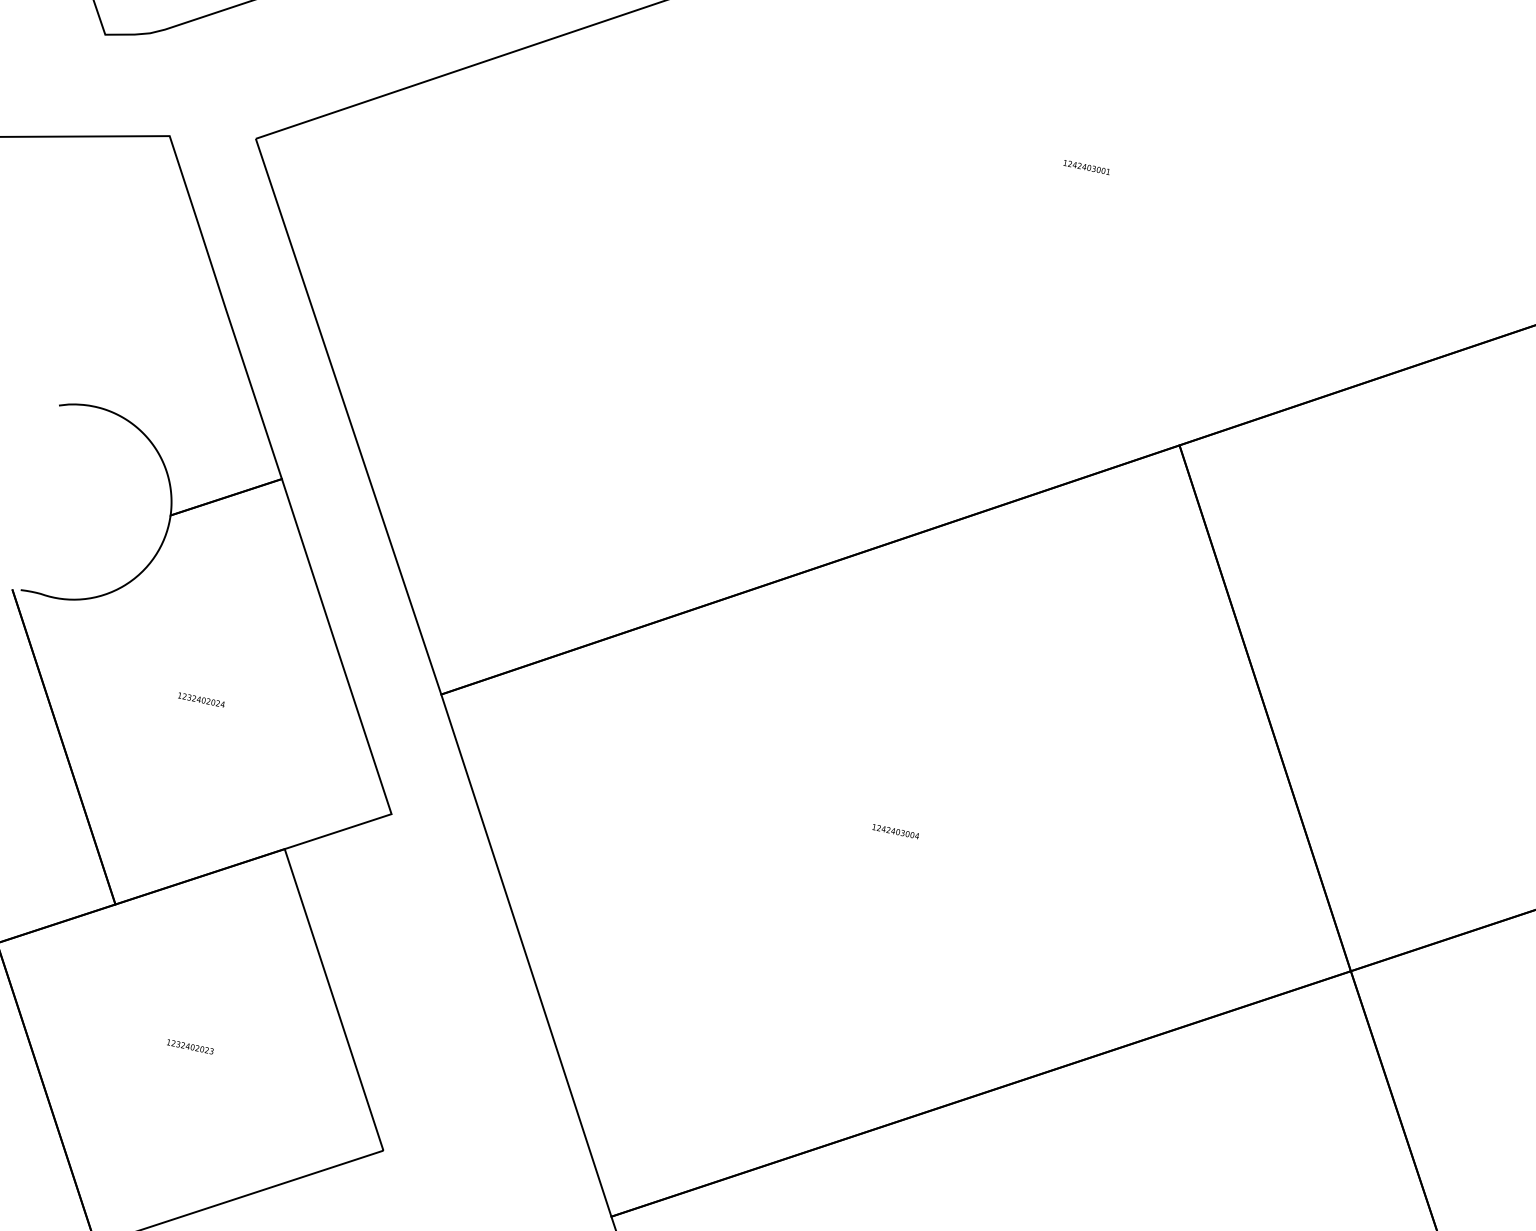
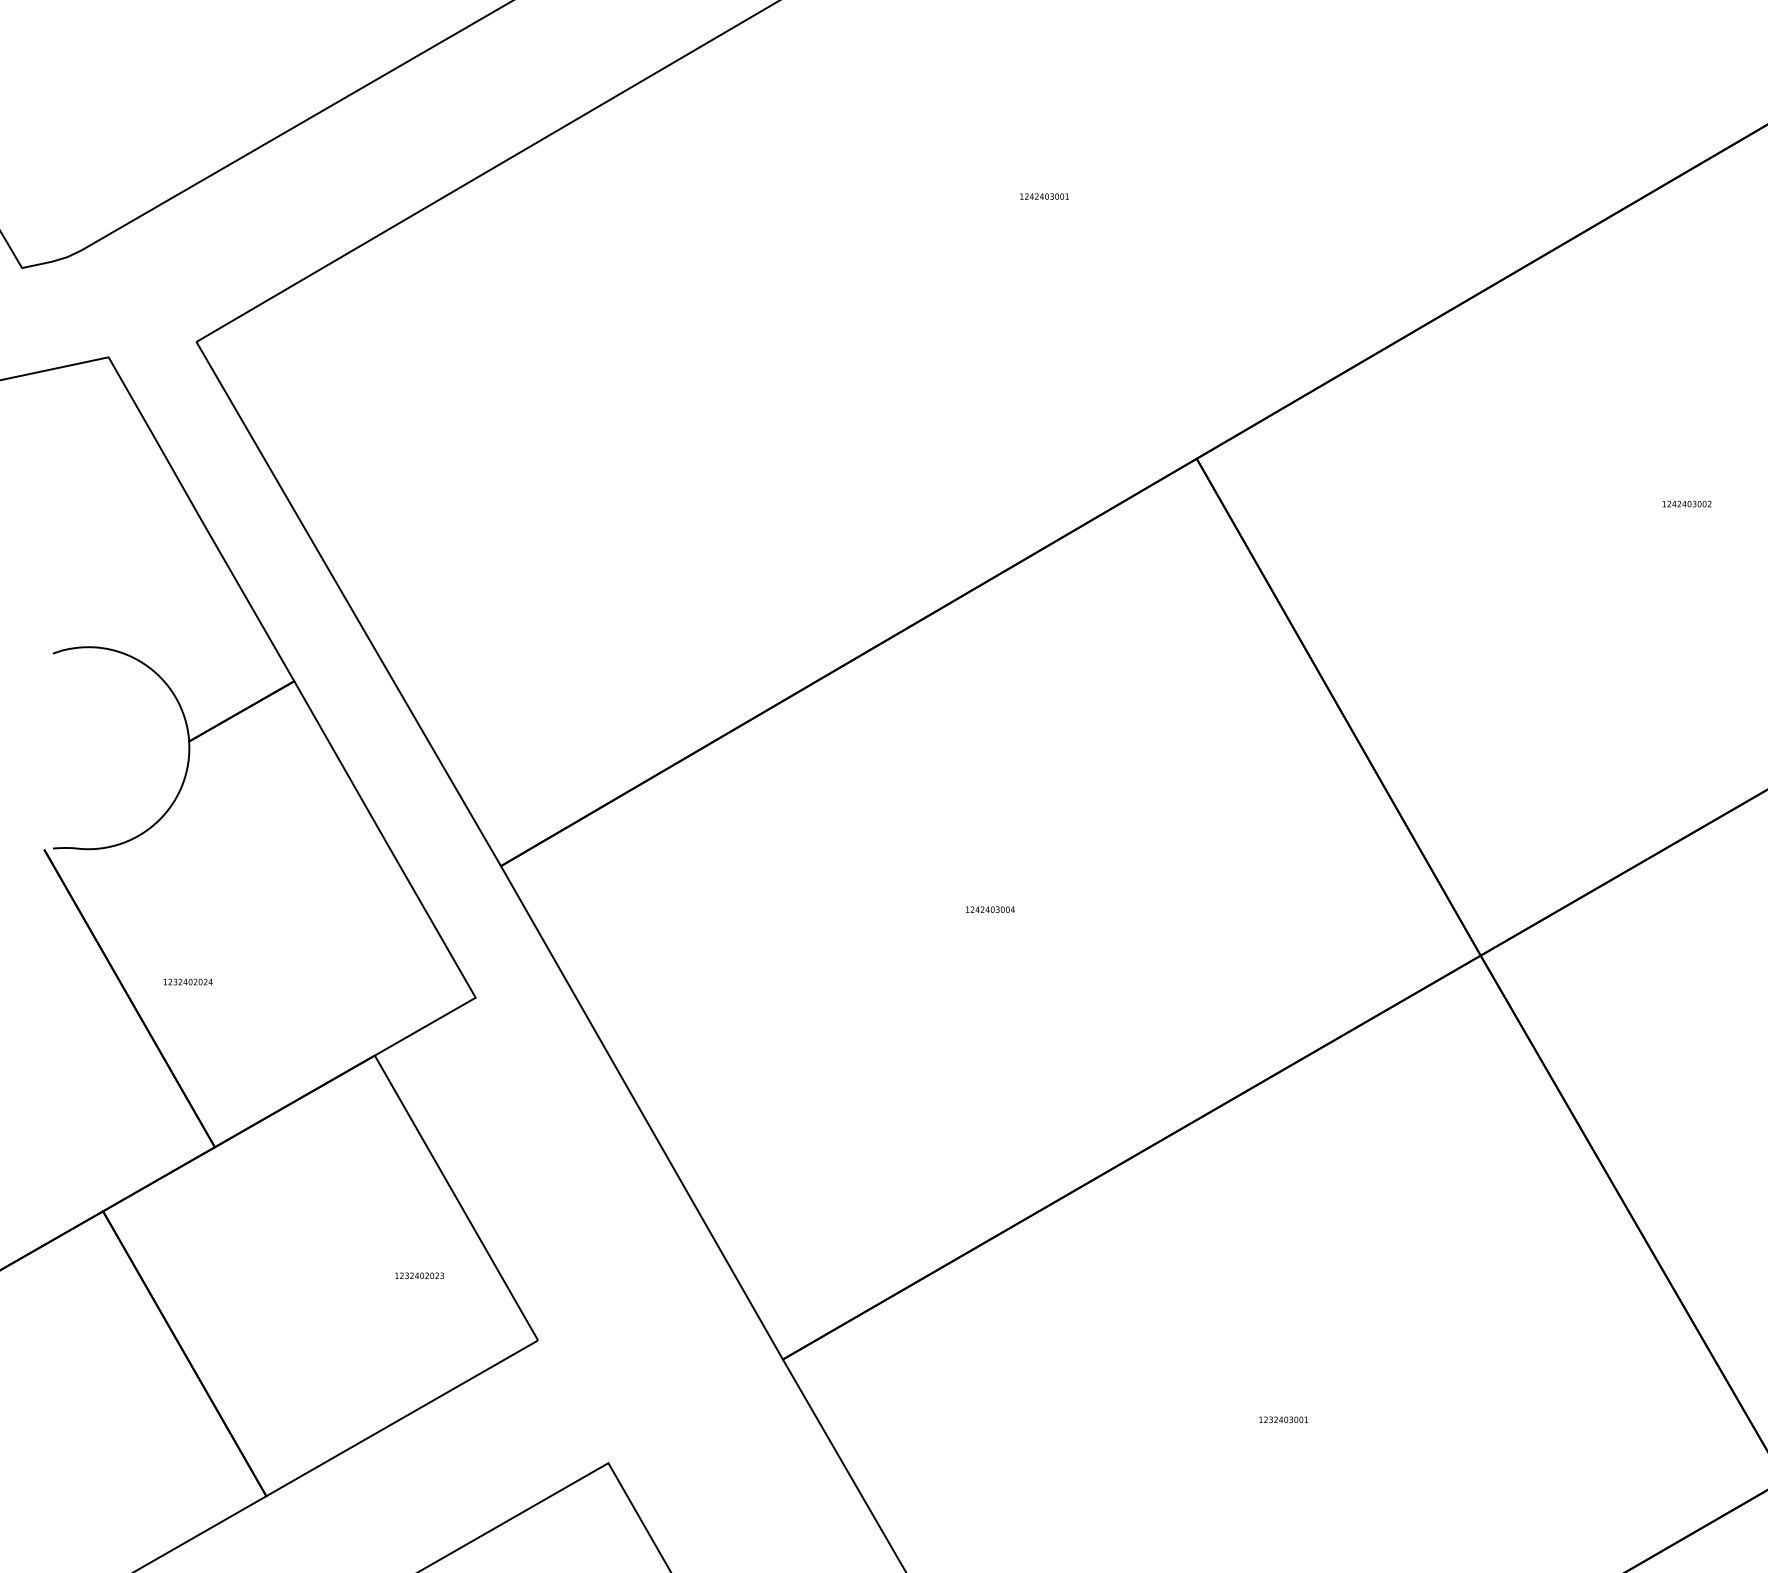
text: (200, 699) -> (187, 981), moved
text: (190, 1046) -> (419, 1275), moved

